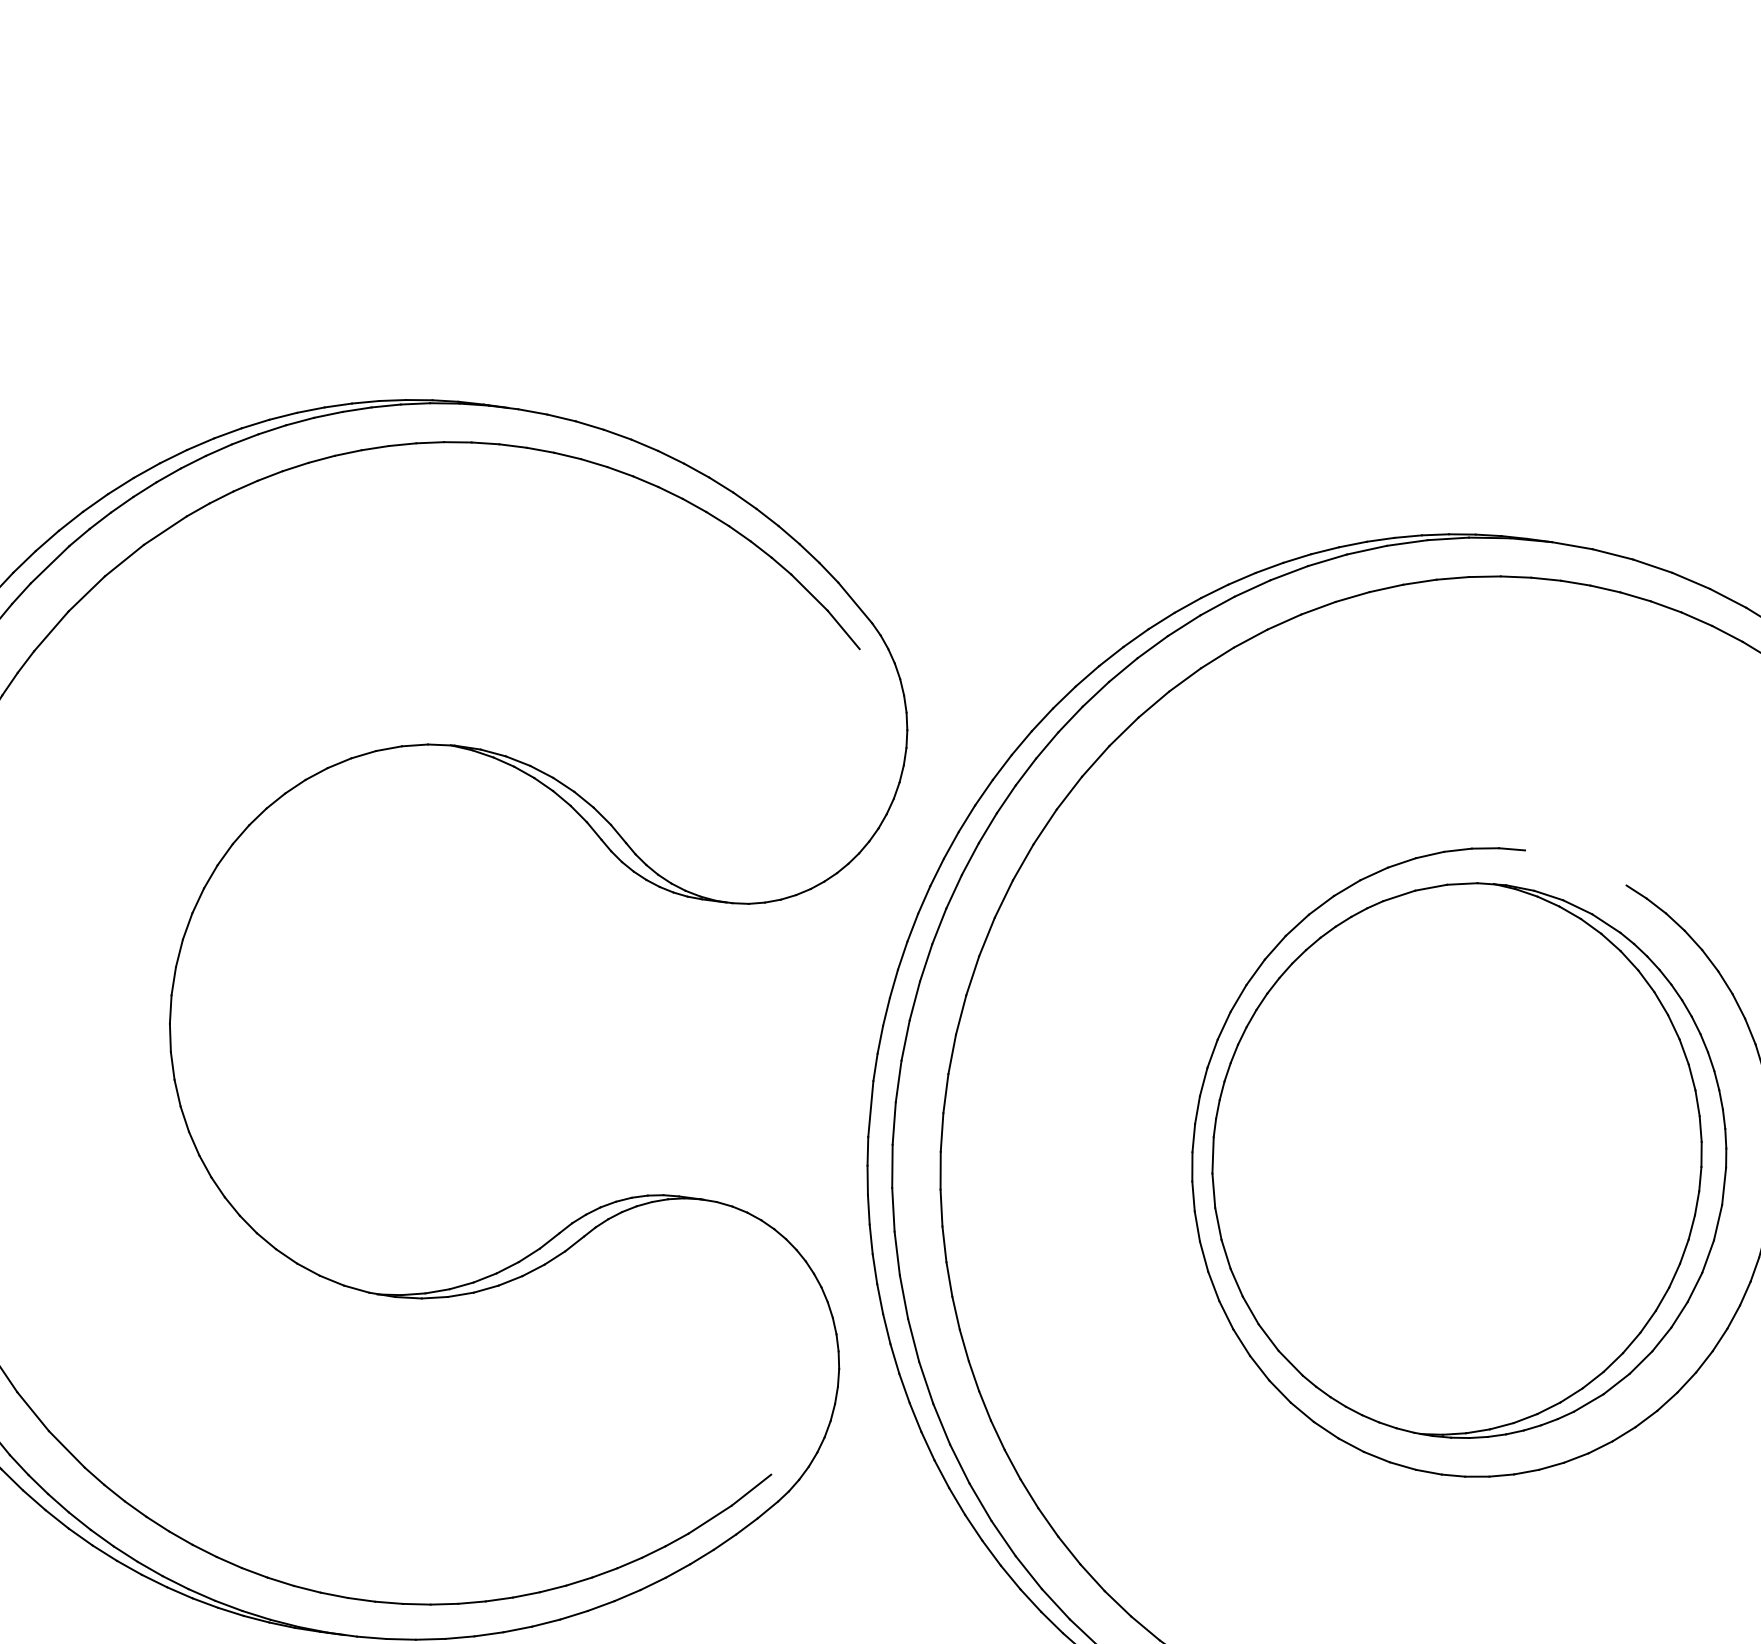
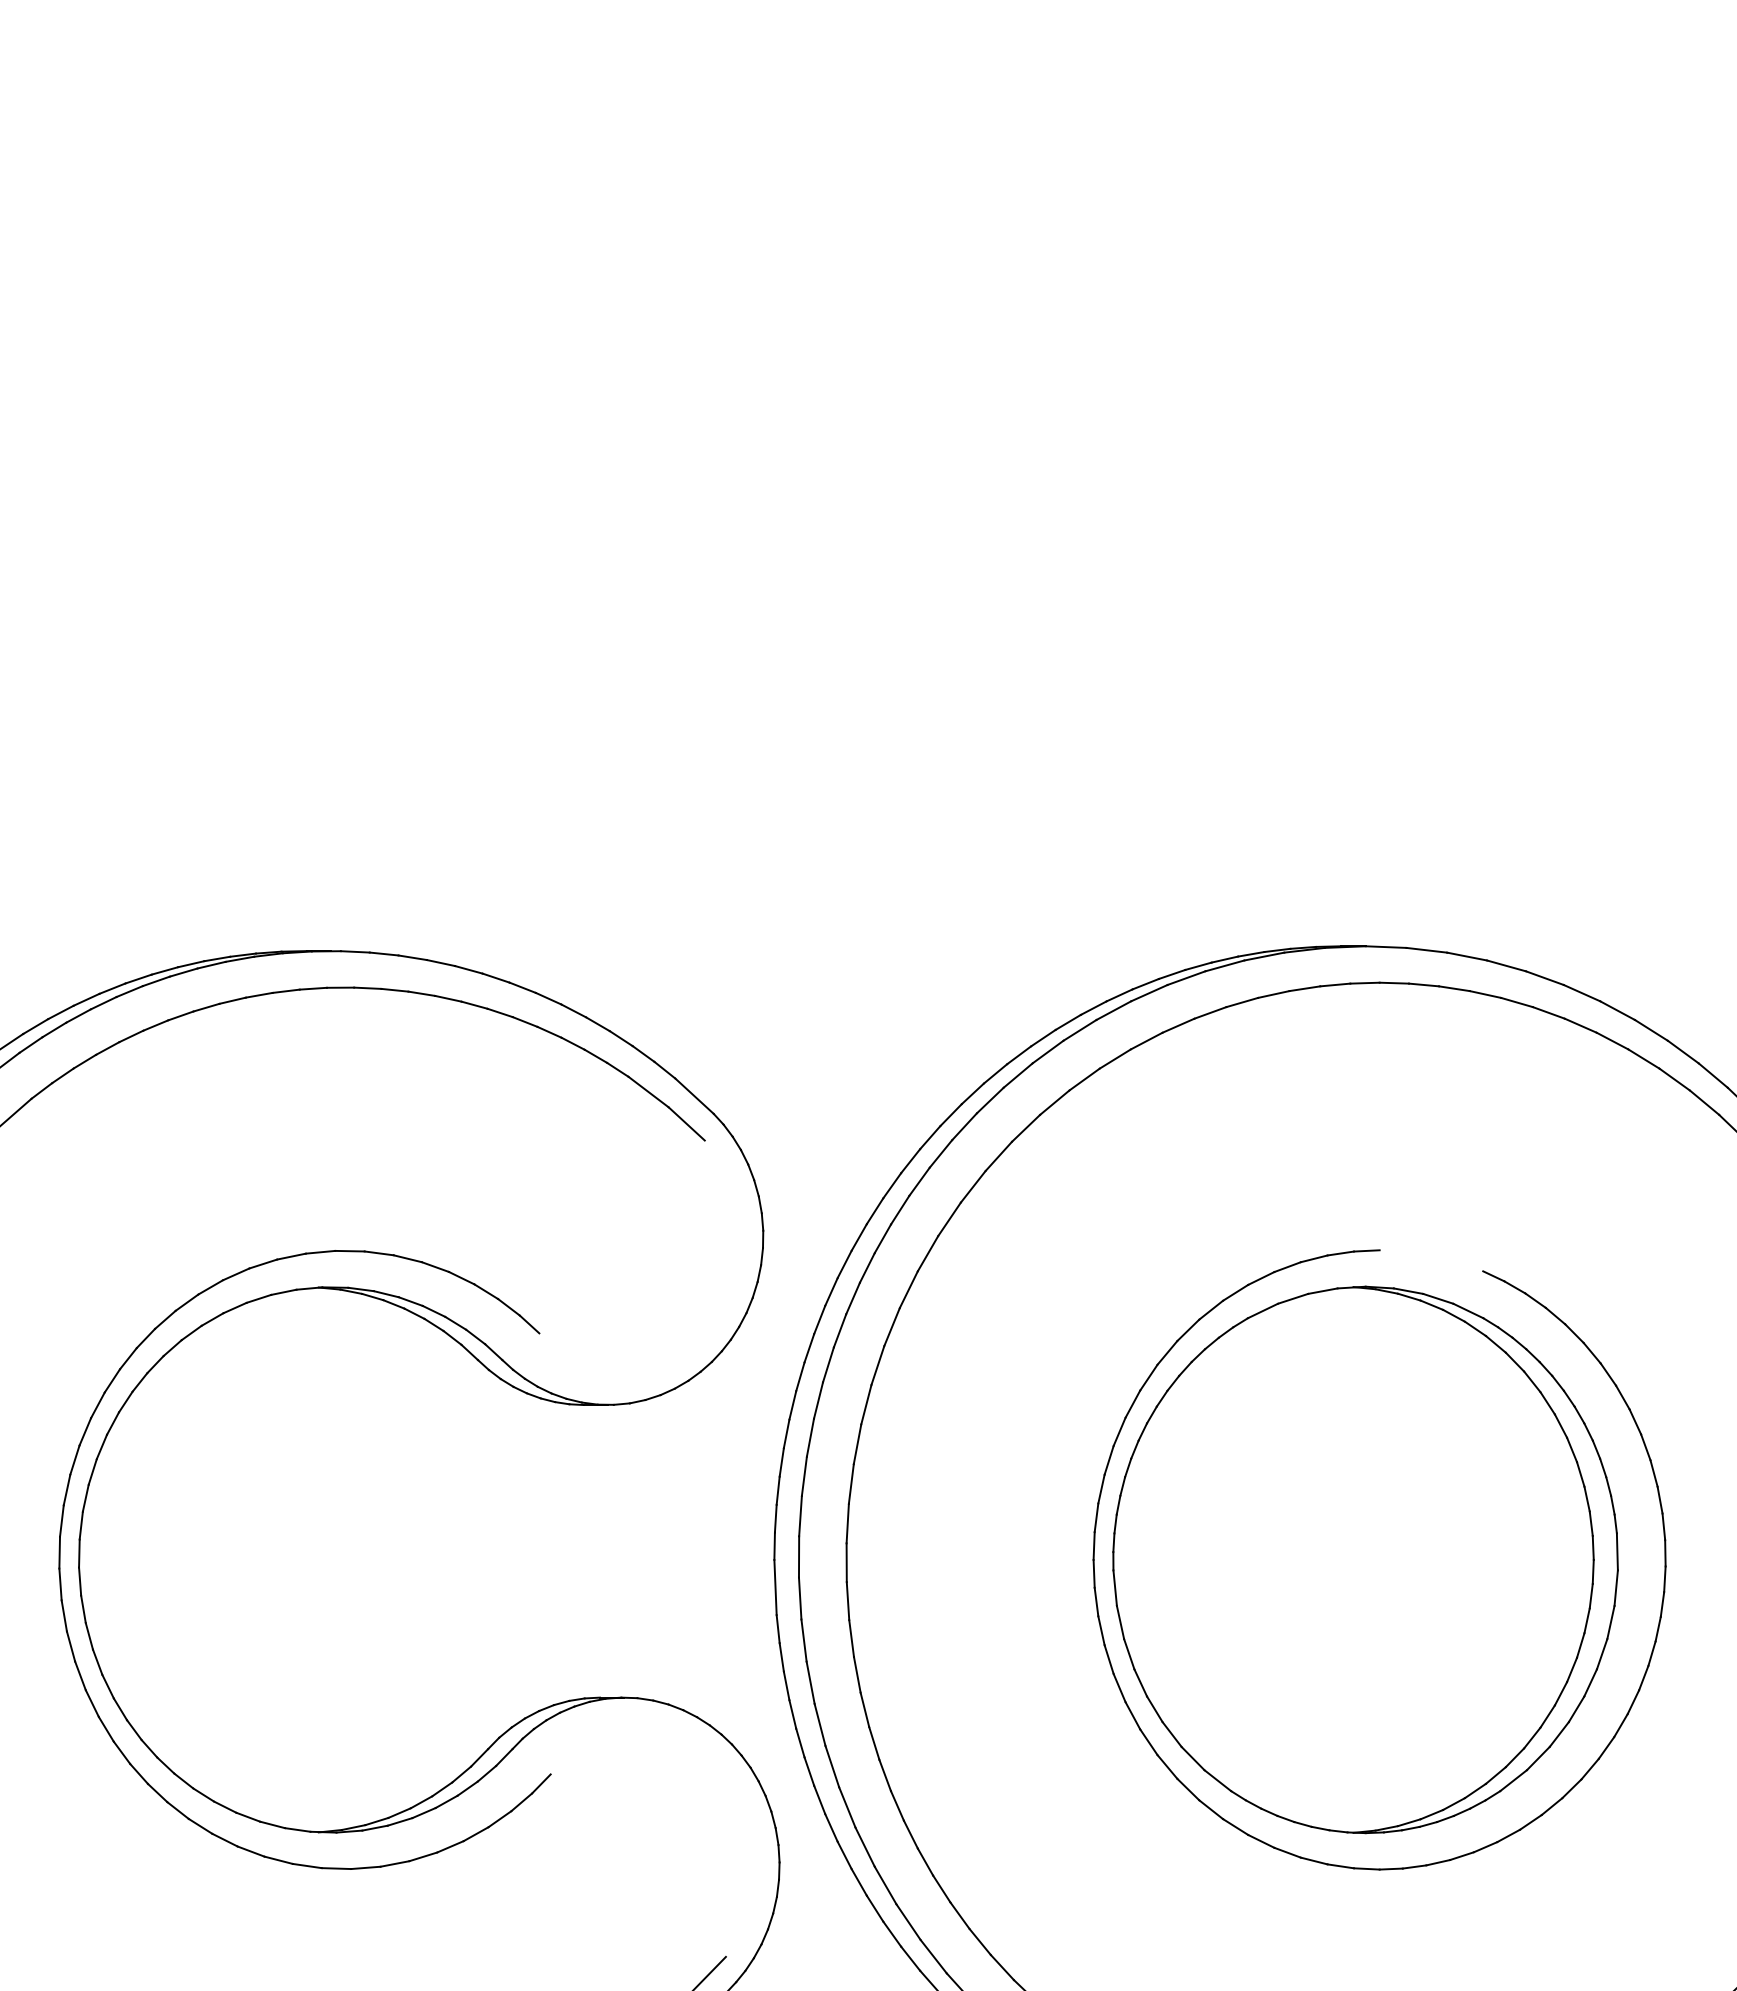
part: (152, 1004) -> (61, 1579), added

